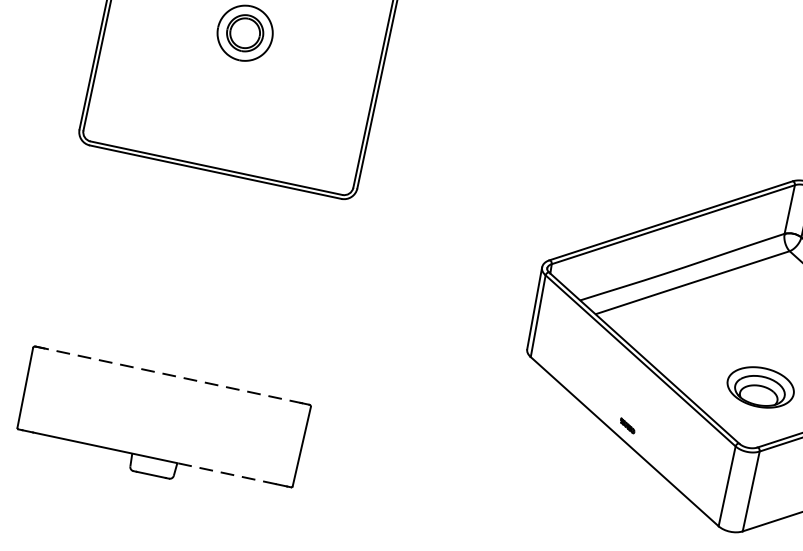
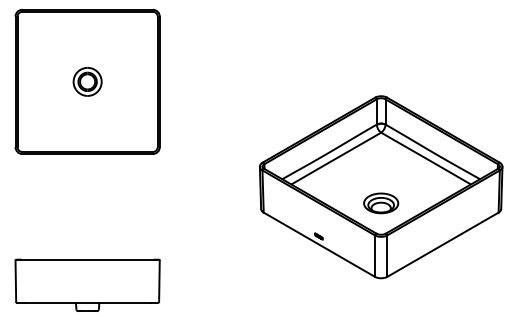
line: (174, 375) -> (88, 259), dashed -> solid
line: (227, 473) -> (125, 302), dashed -> solid

